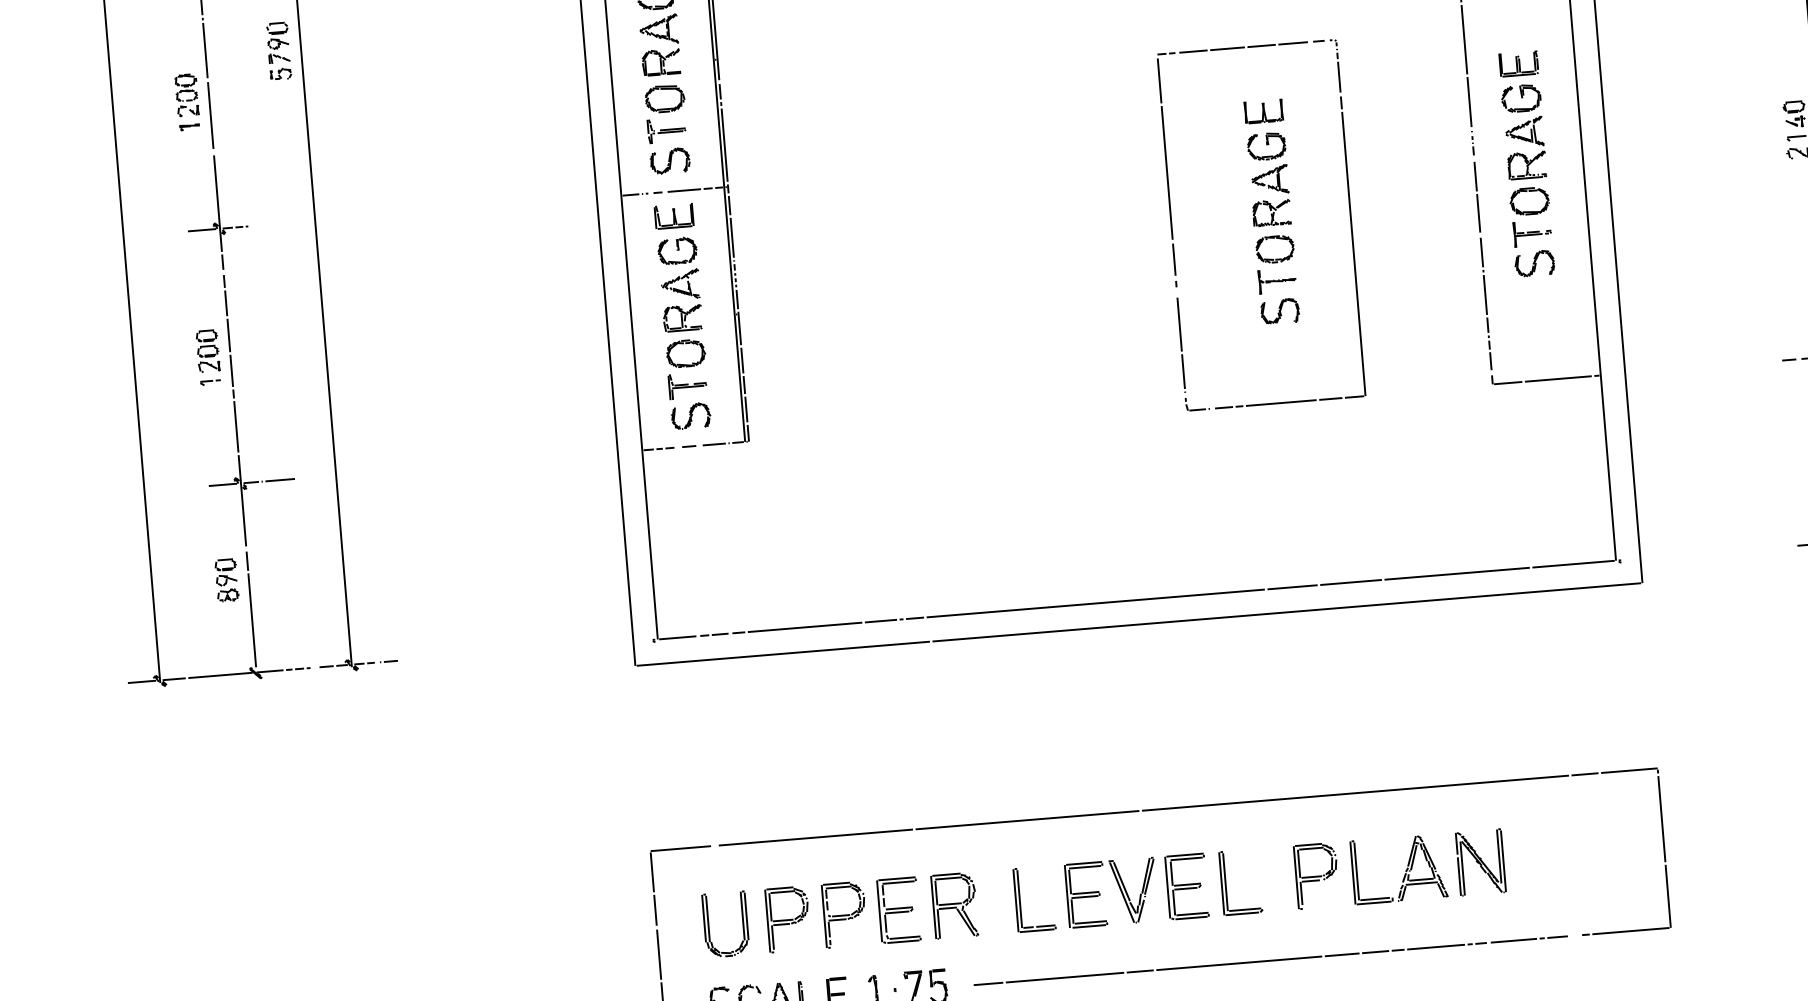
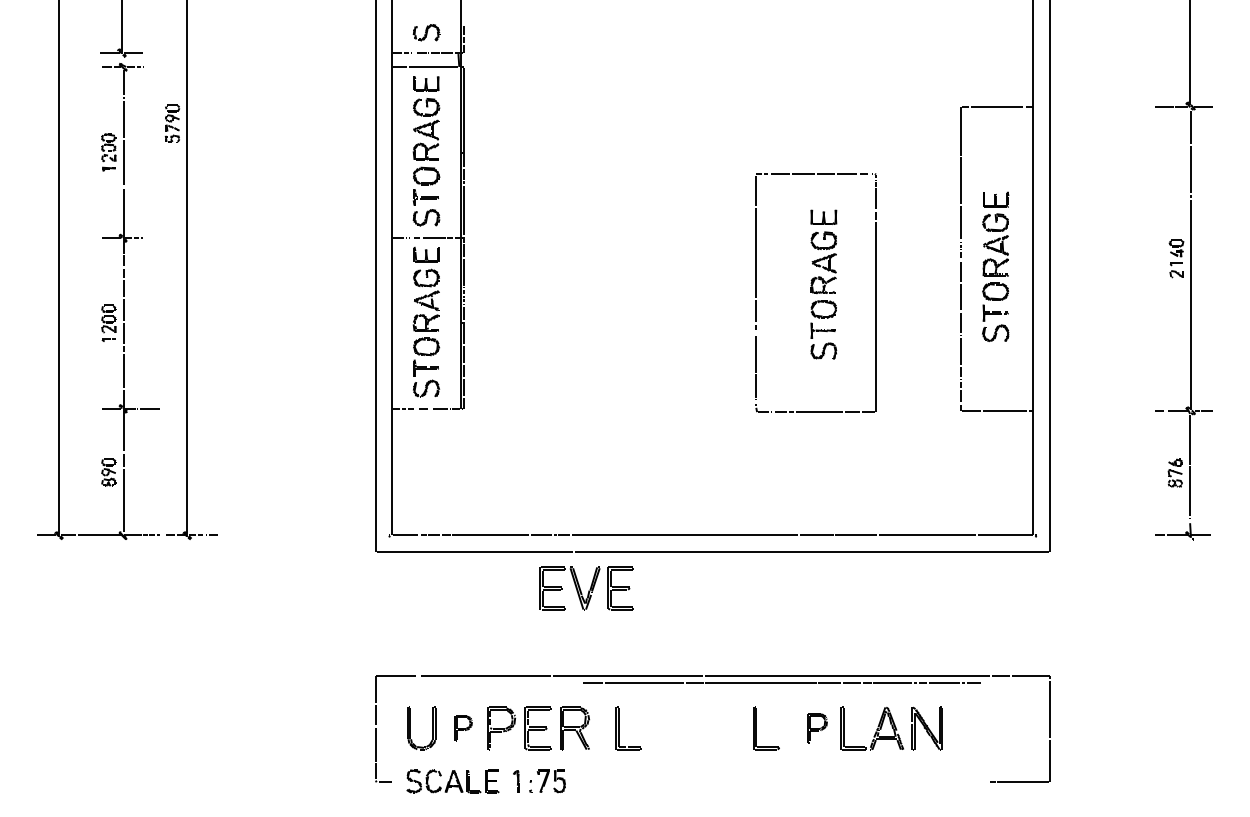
part: (1317, 875) -> (817, 728), size x0.7
part: (1136, 890) -> (586, 588), moved
part: (788, 919) -> (463, 728), size x0.6
line: (1269, 959) -> (781, 682), moved

